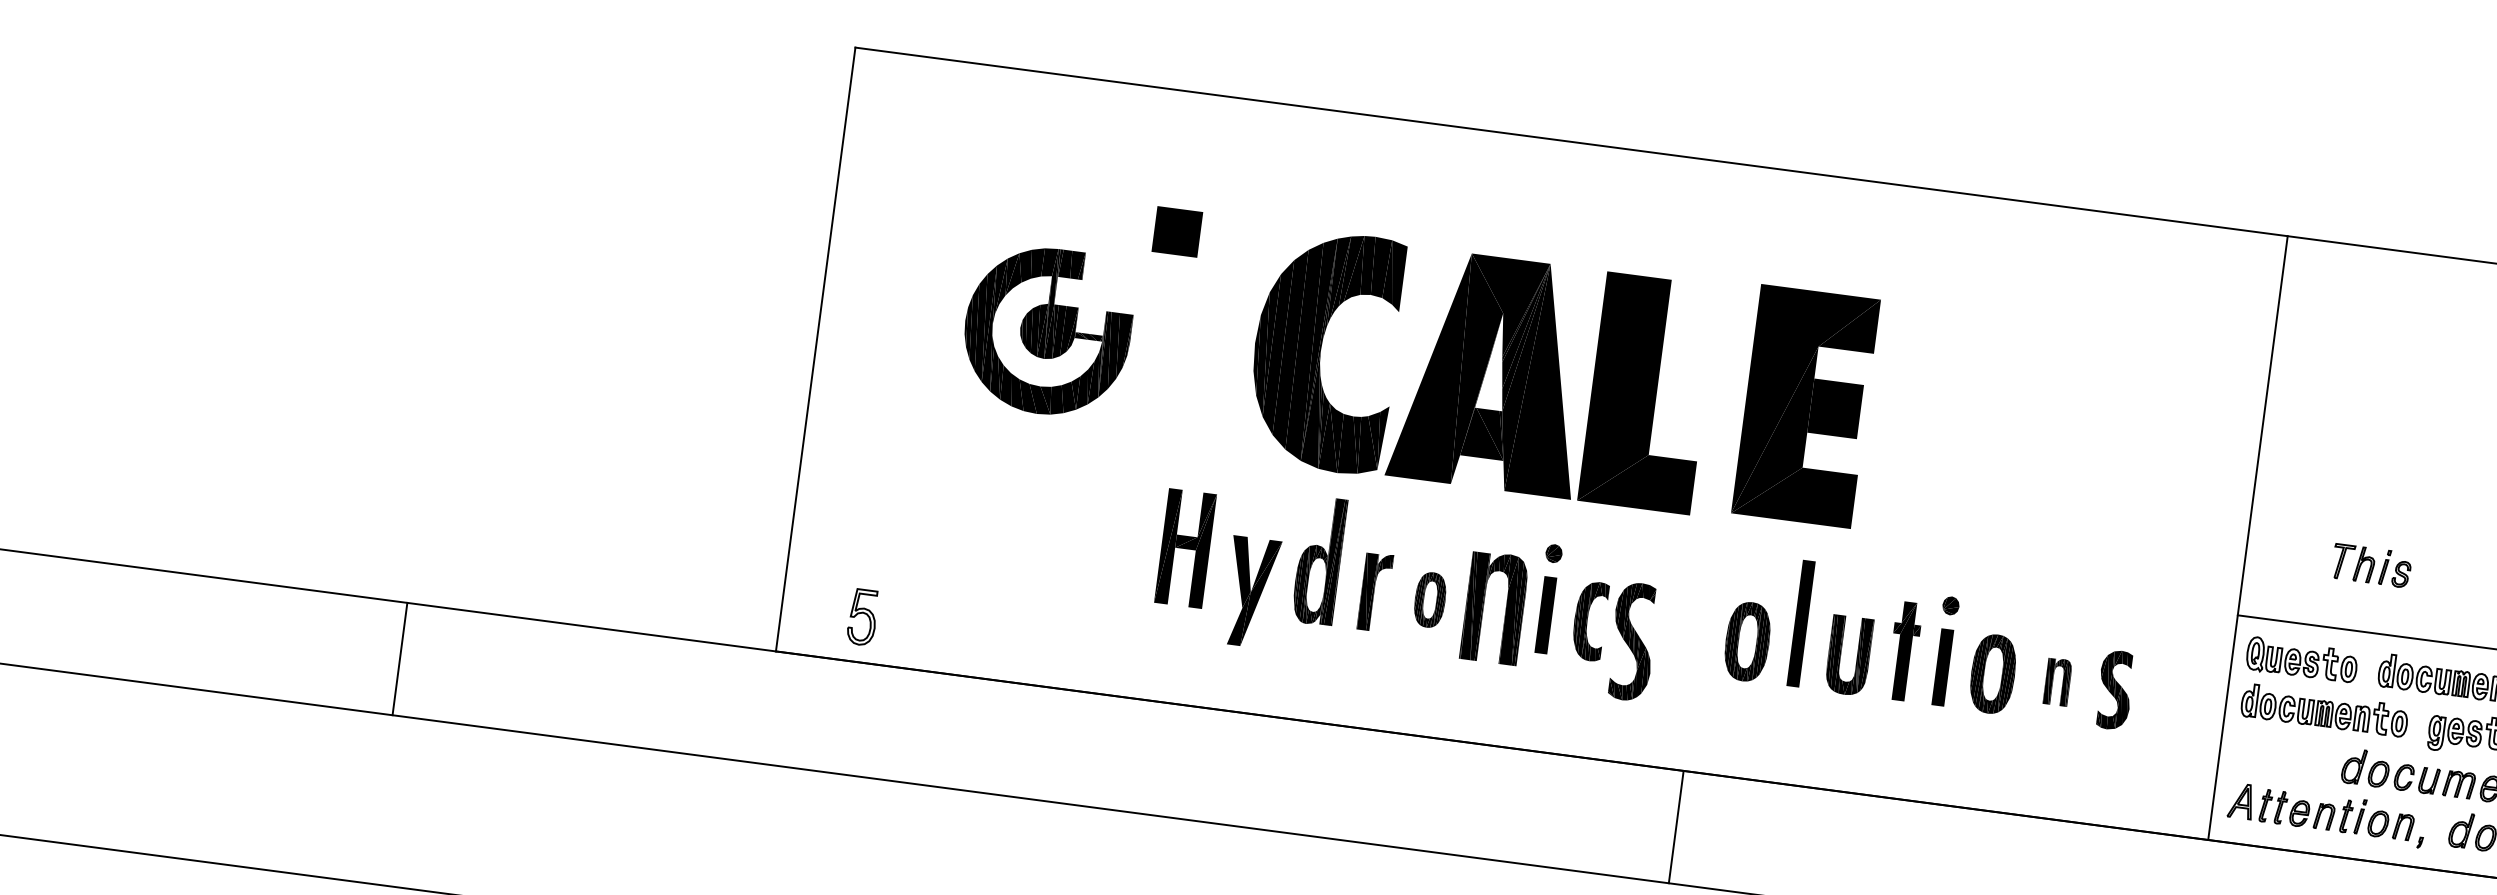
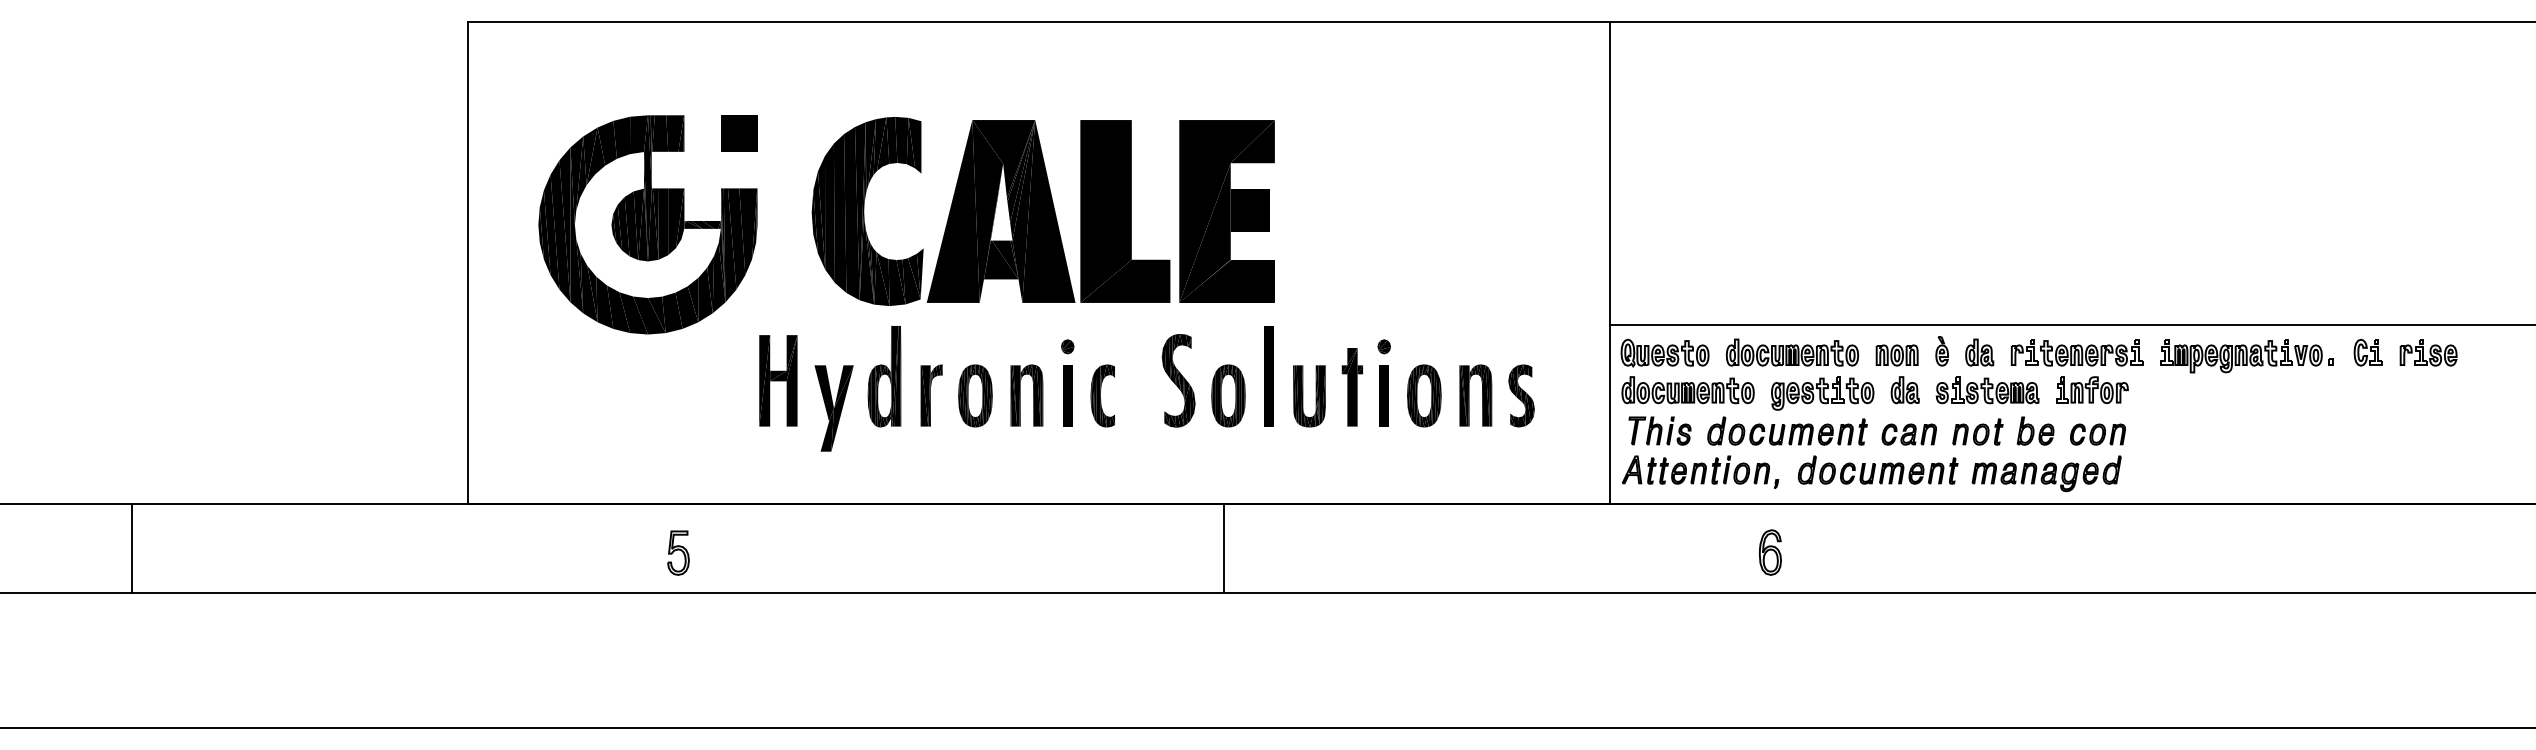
part: (1047, 330) -> (647, 224), size x1.67
part: (1805, 406) -> (1226, 211), moved
part: (2371, 565) -> (1659, 430), moved
part: (1430, 599) -> (975, 395), size x1.43
part: (1494, 607) -> (1026, 395), size x0.71
part: (862, 616) -> (678, 552), moved
part: (1632, 641) -> (1178, 380), moved
line: (400, 659) -> (132, 548), moved
part: (2057, 682) -> (1475, 395), size x1.67
line: (1675, 826) -> (1223, 548), moved

